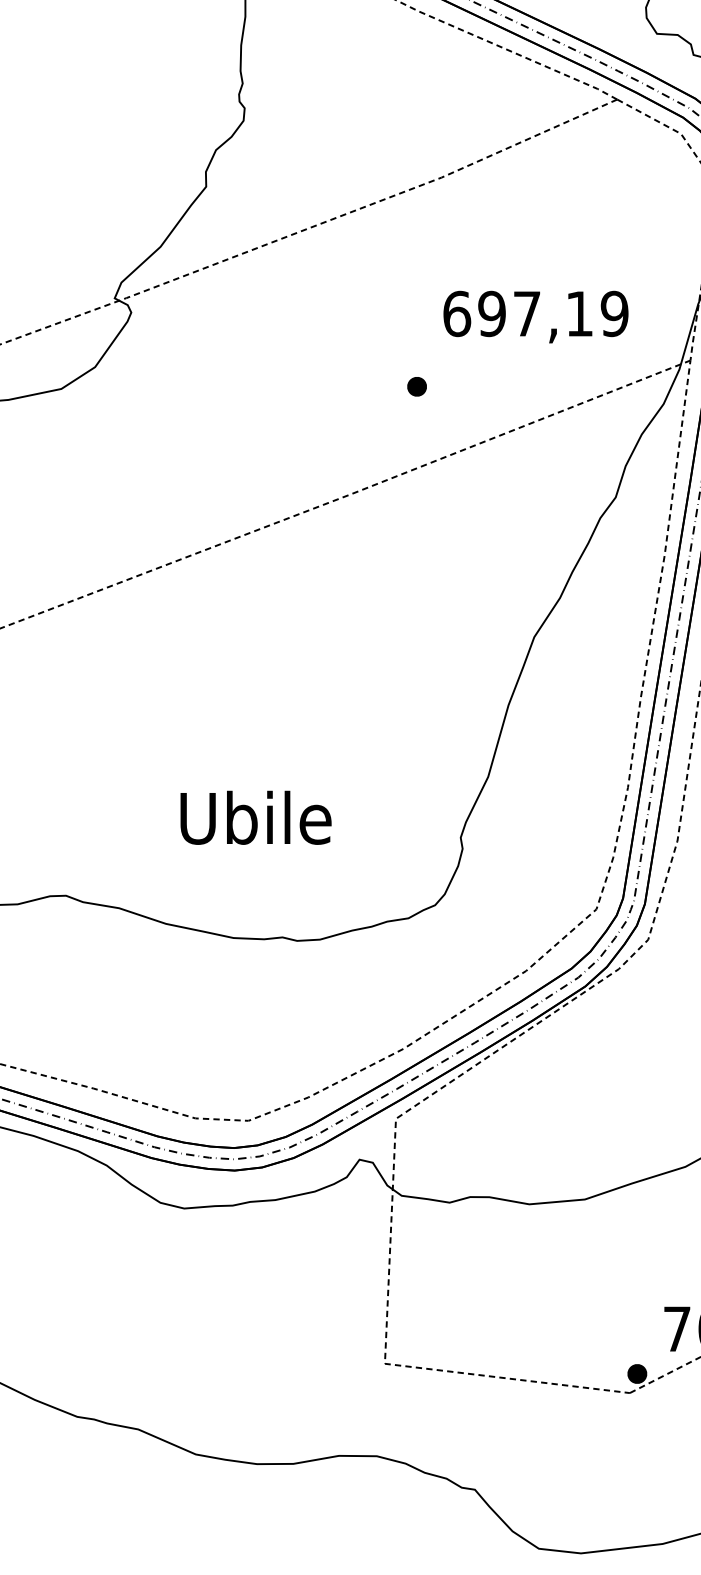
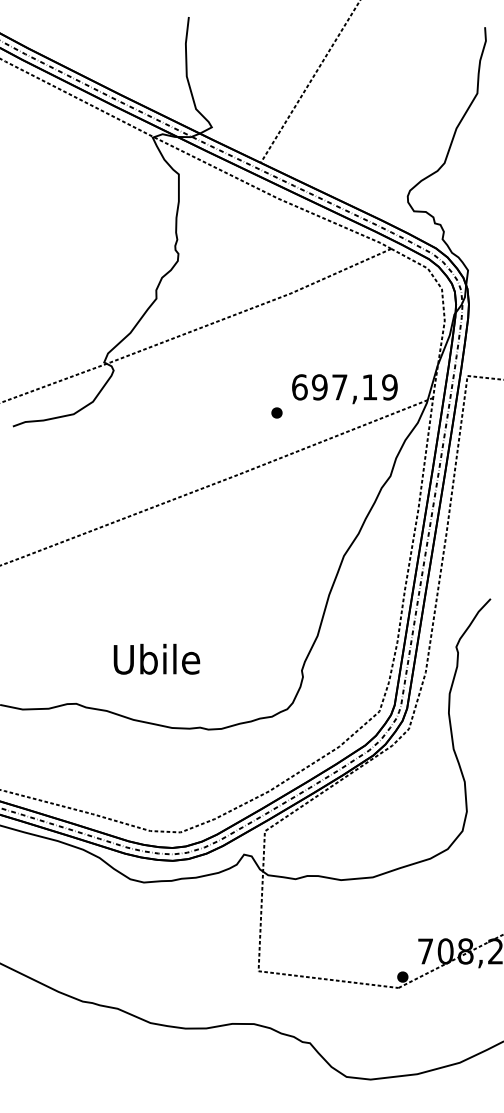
text: (535, 317) -> (344, 389), moved
text: (255, 816) -> (156, 658), moved

